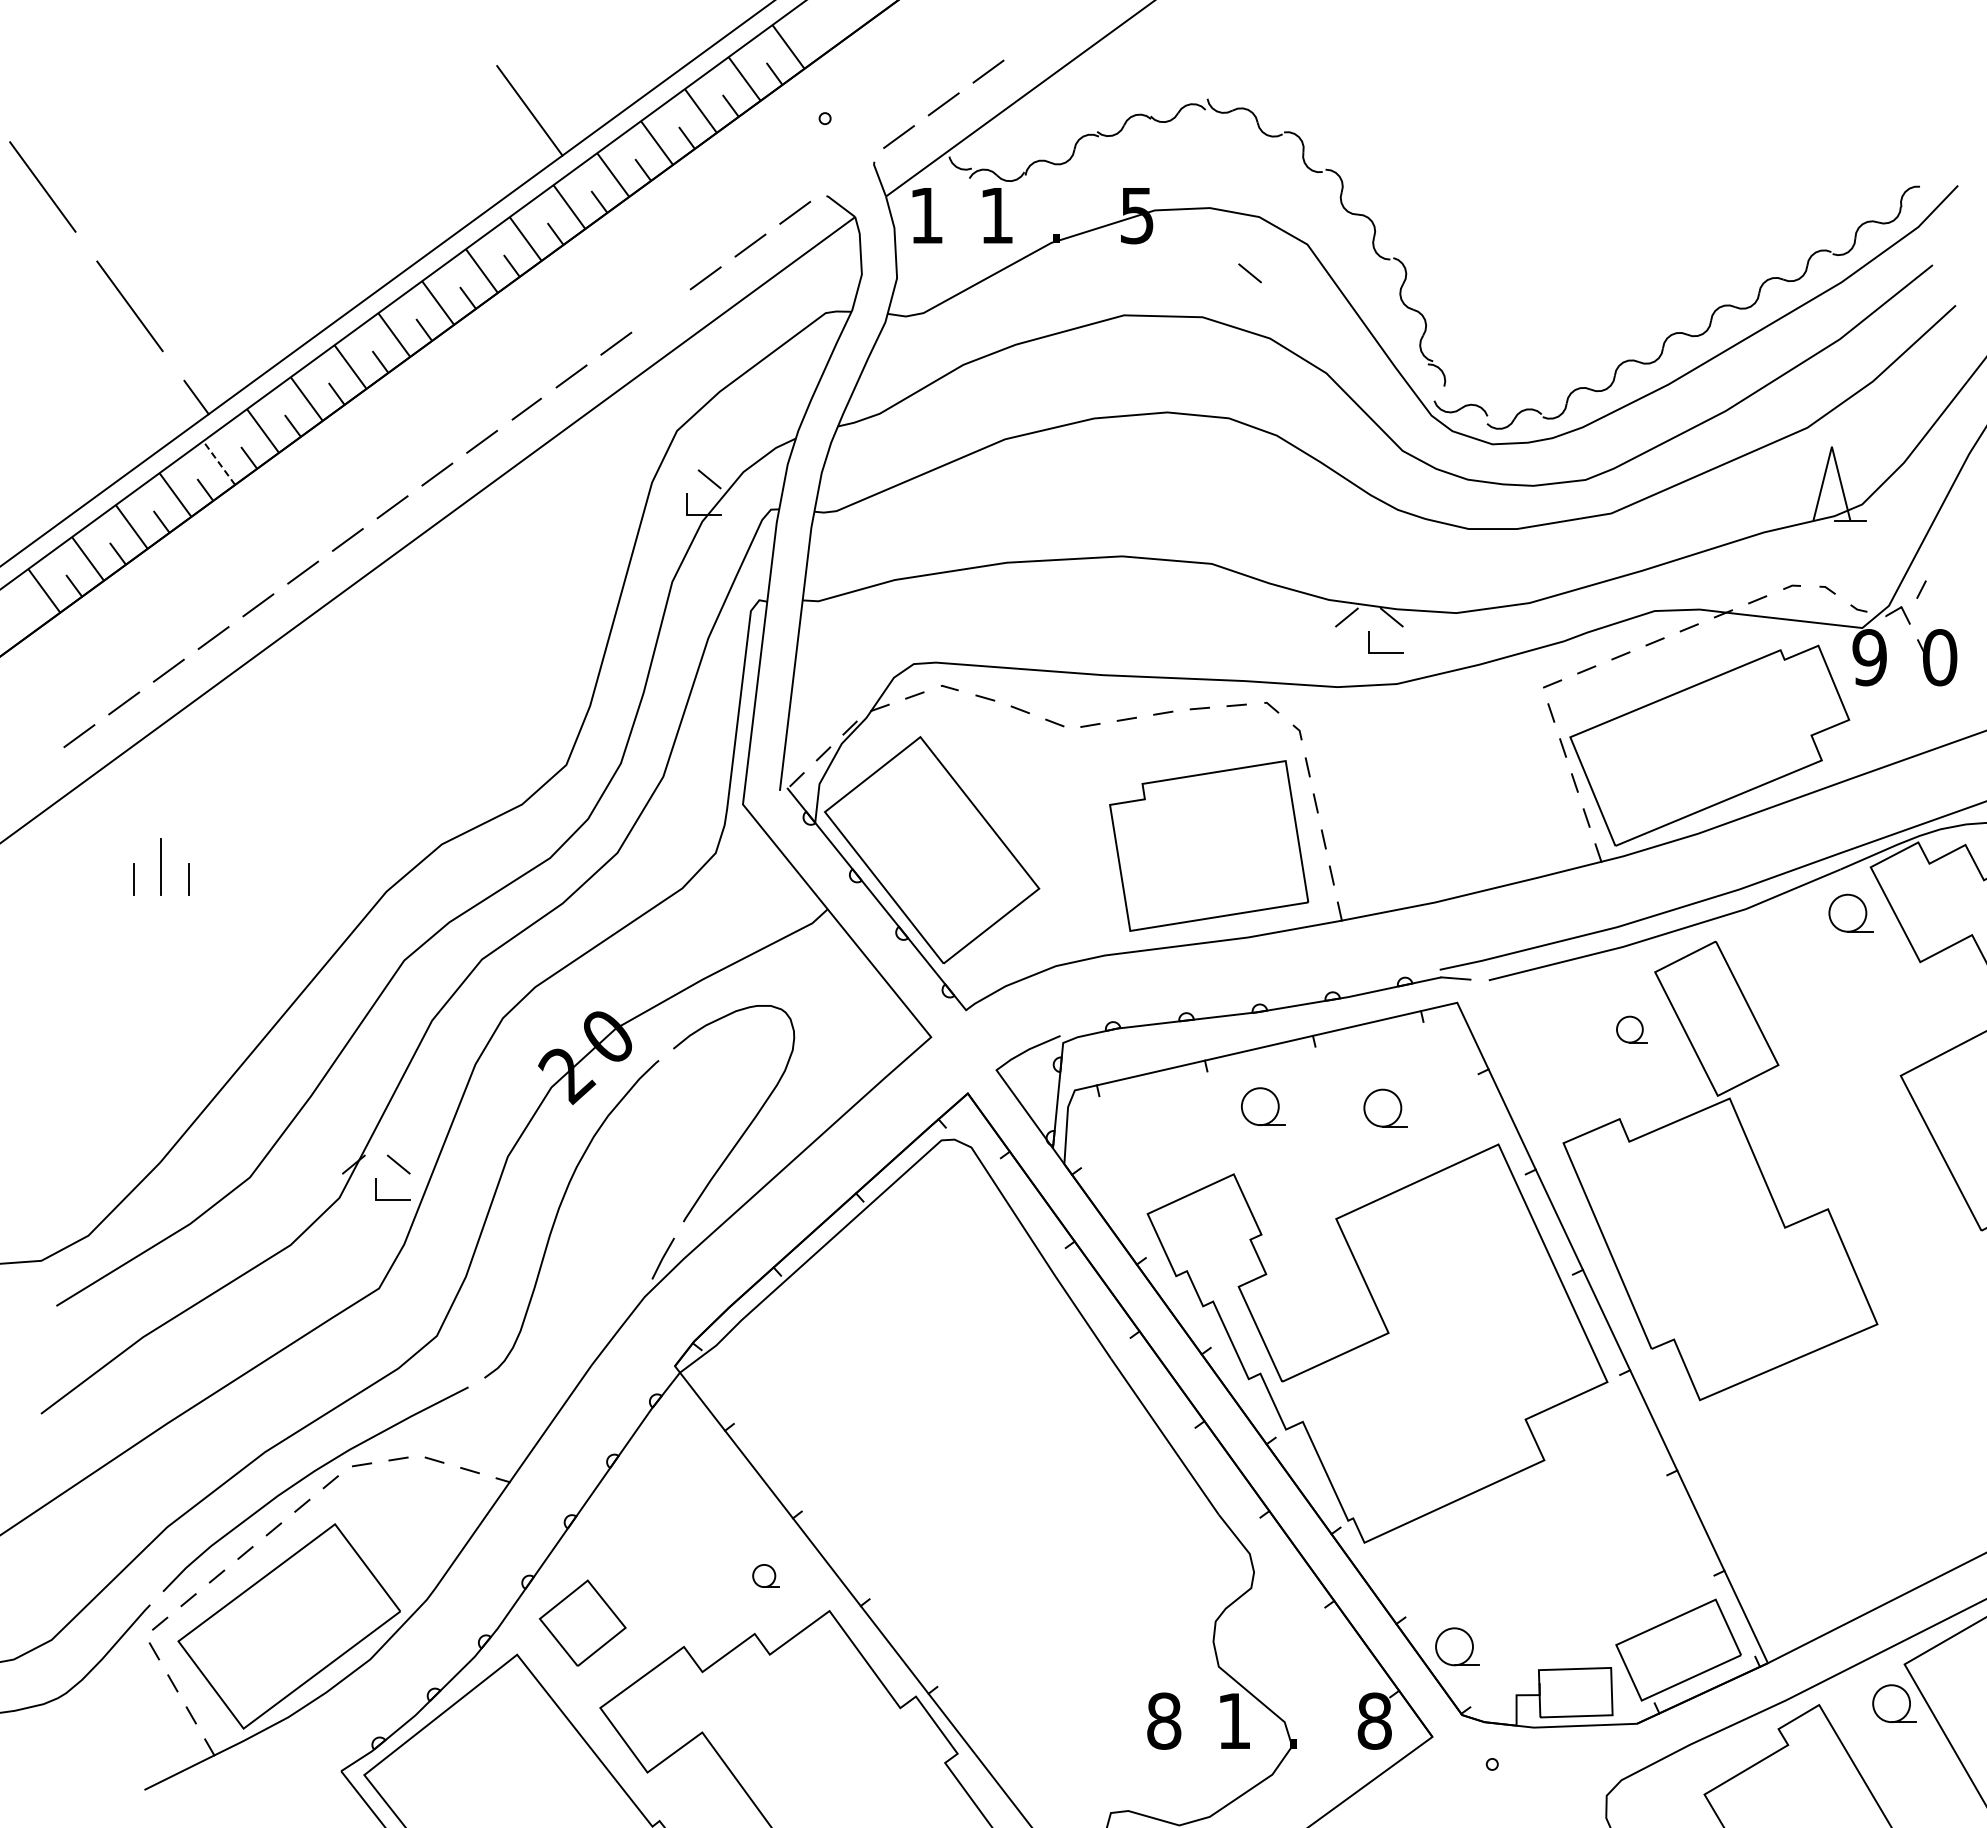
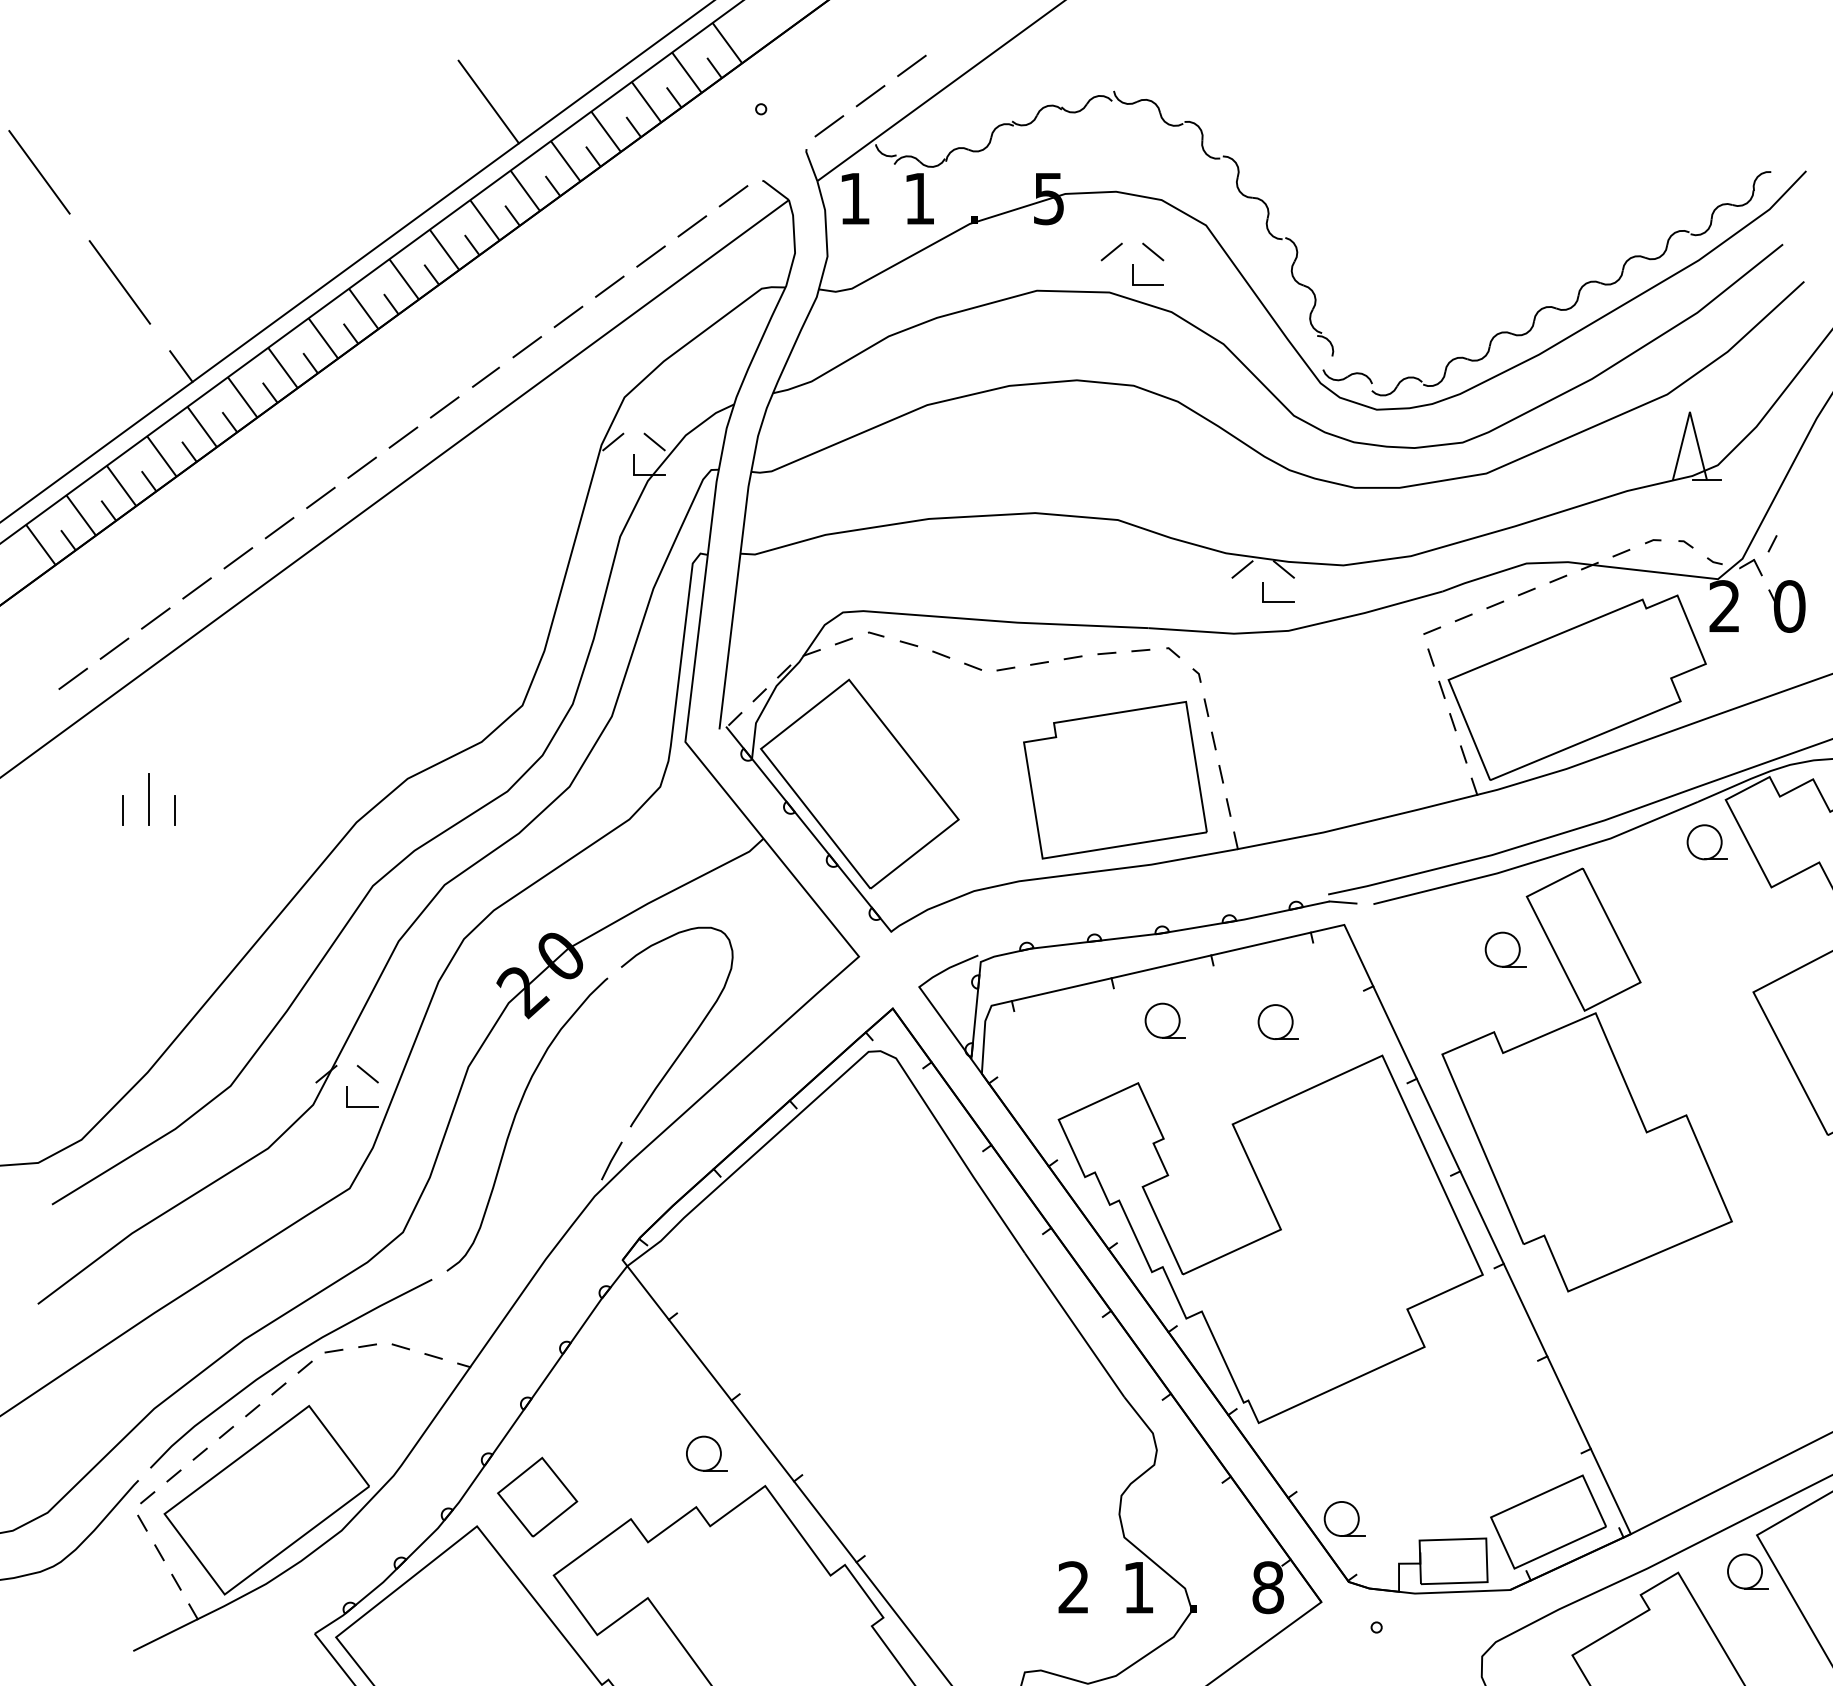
line: (1205, 273) -> (1112, 252), added
part: (1244, 308) -> (1148, 284), added
line: (660, 310) -> (609, 286), added
line: (218, 462) -> (201, 426), dashed -> solid
line: (664, 479) -> (612, 442), added
text: (1869, 657) -> (1724, 606), 9 -> 2
part: (1631, 1029) -> (1505, 949), size x1.43
part: (765, 1575) -> (706, 1453), size x1.67
text: (1164, 1720) -> (1074, 1586), 8 -> 2

